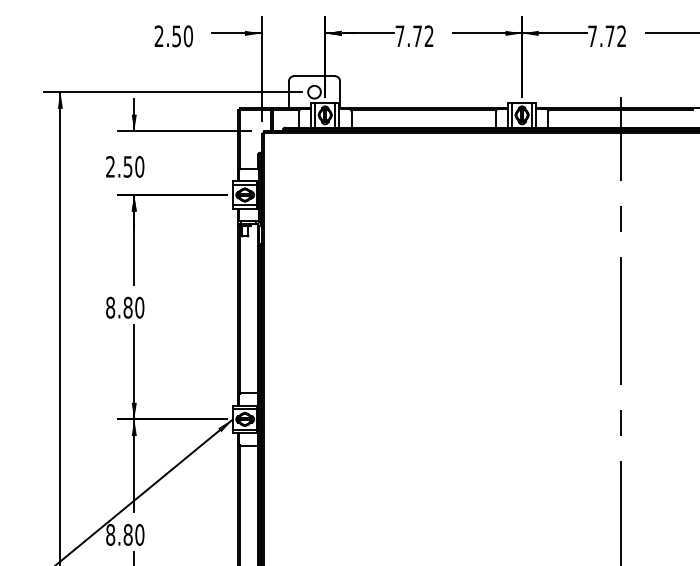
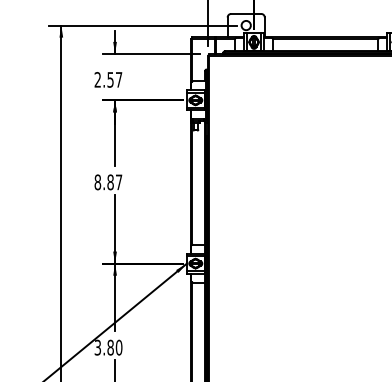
text: (139, 166) -> (118, 79), 2.50 -> 2.57
text: (139, 307) -> (118, 182), 8.80 -> 8.87
text: (110, 534) -> (97, 347), 8.80 -> 3.80

